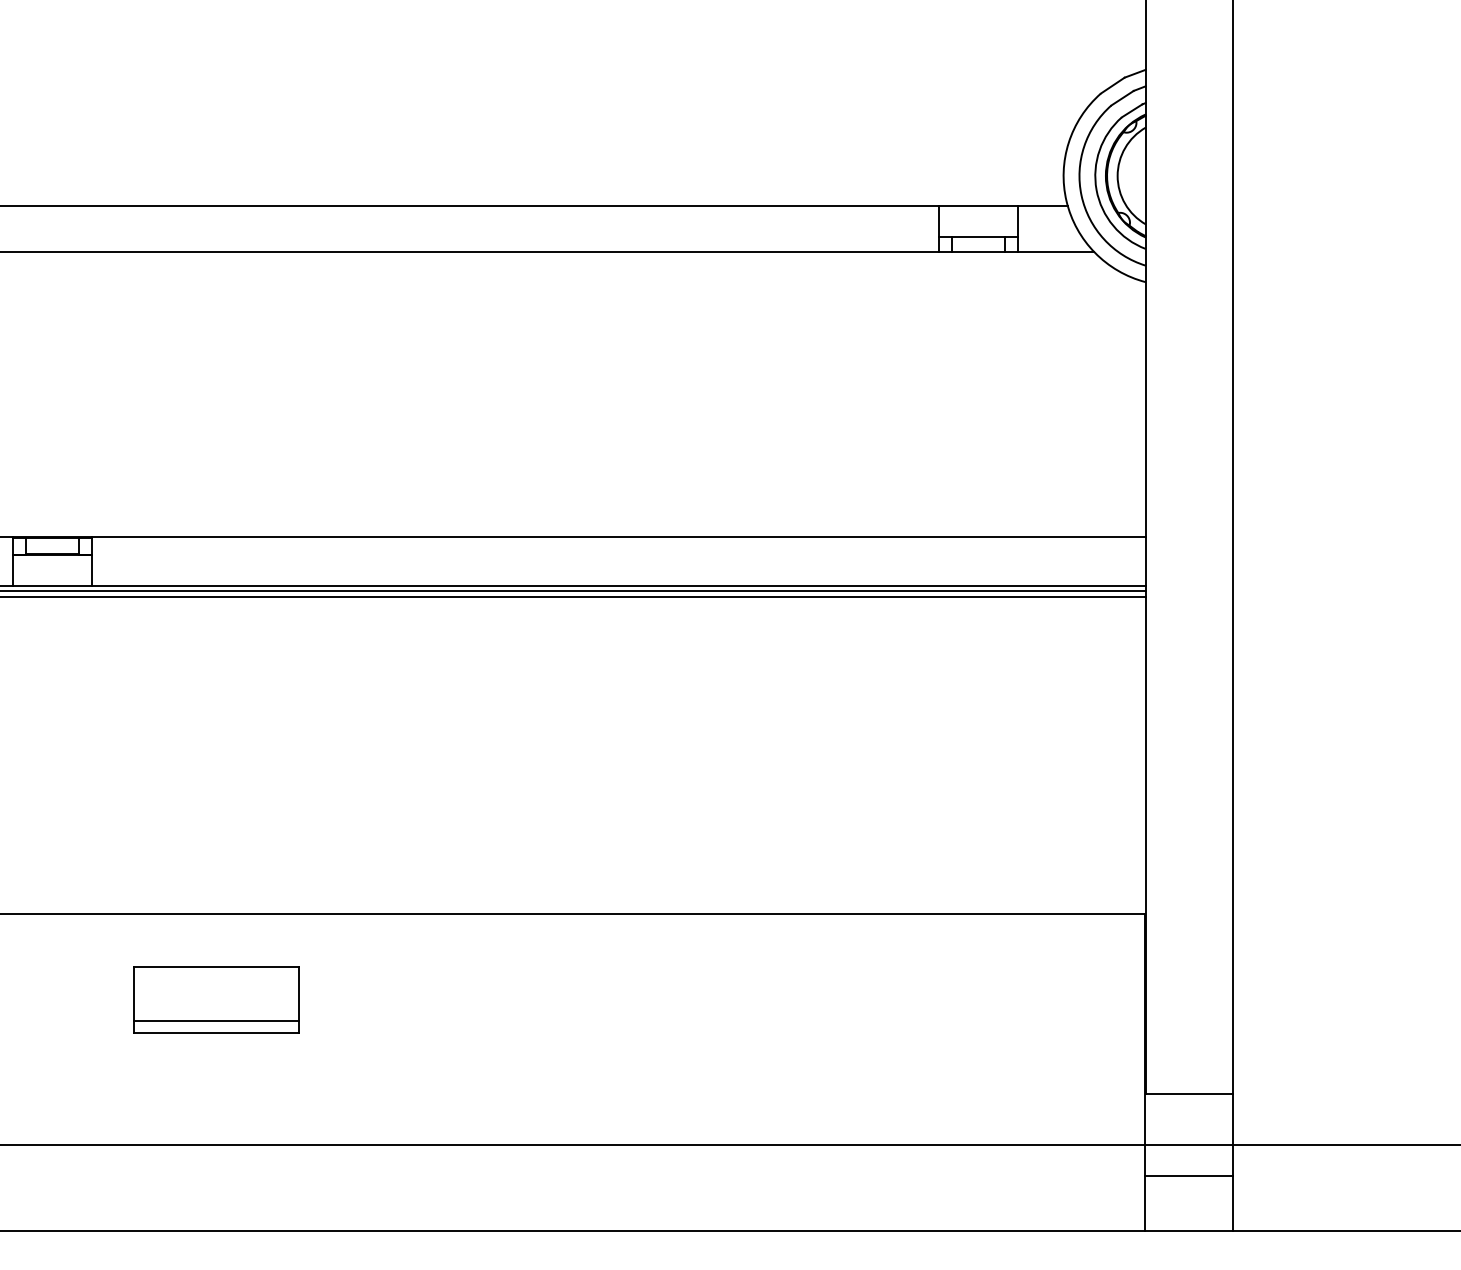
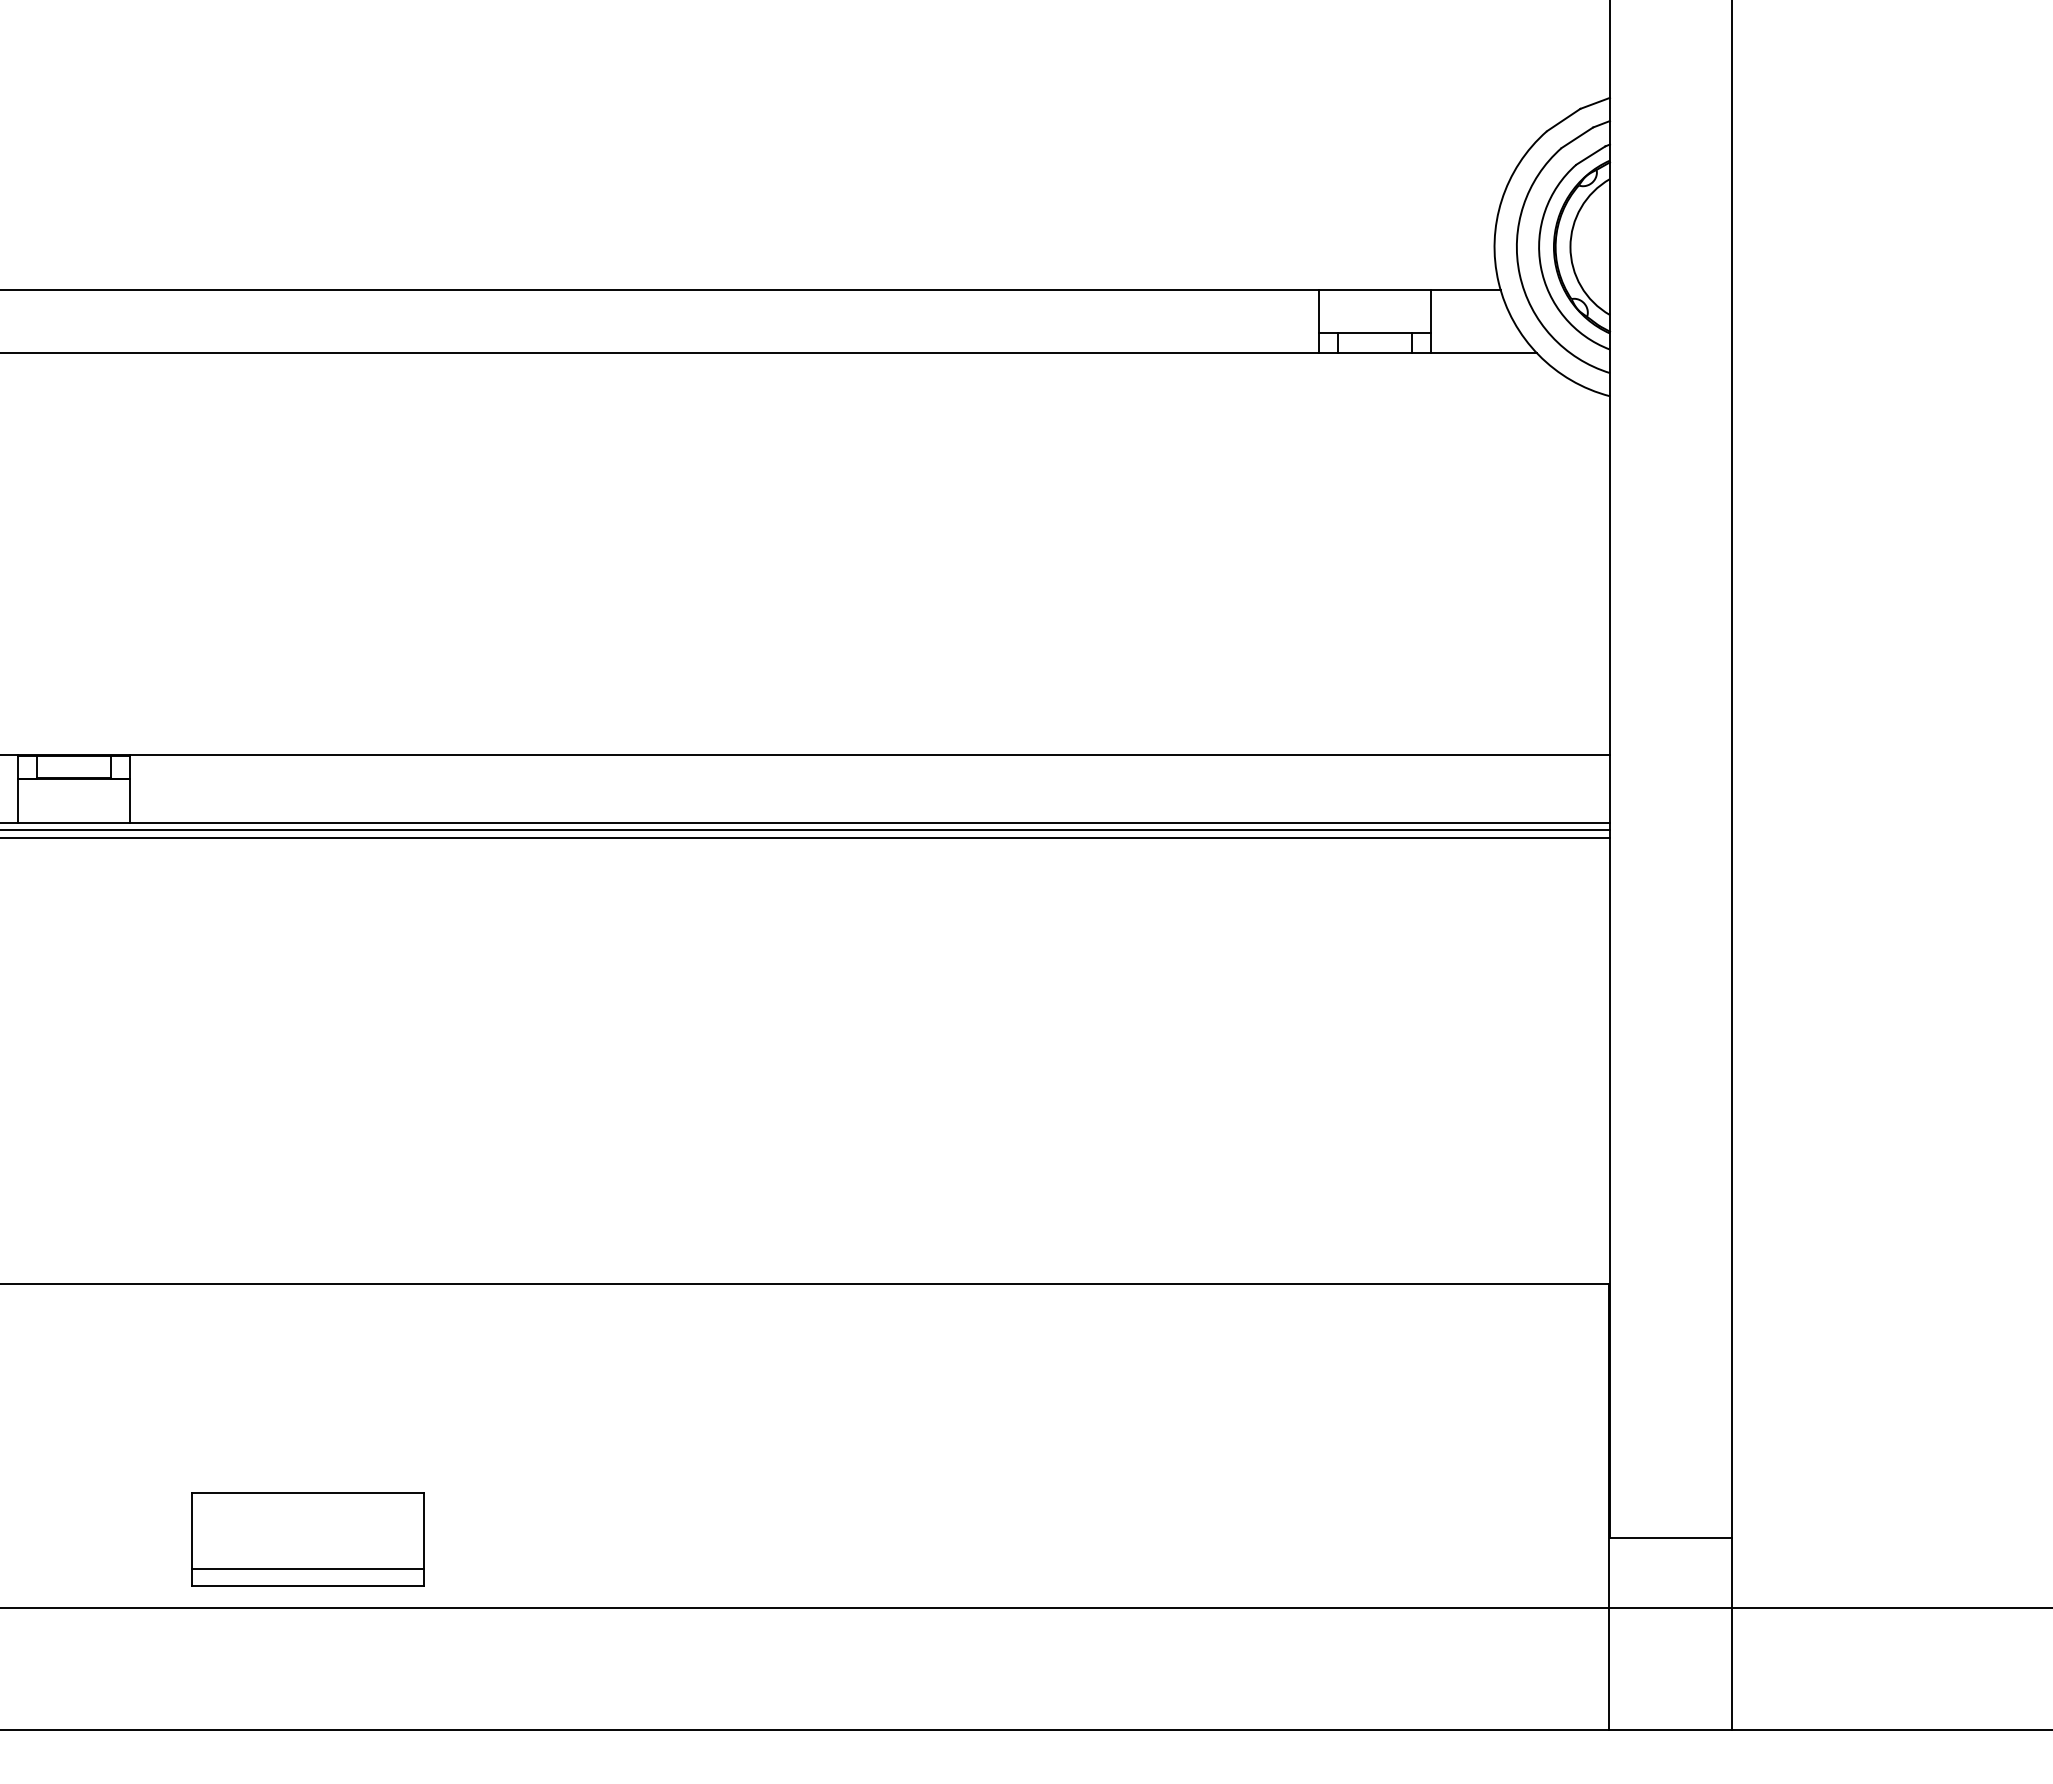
part: (215, 999) -> (307, 1539), moved
line: (1188, 1176) -> (1670, 1652), removed

